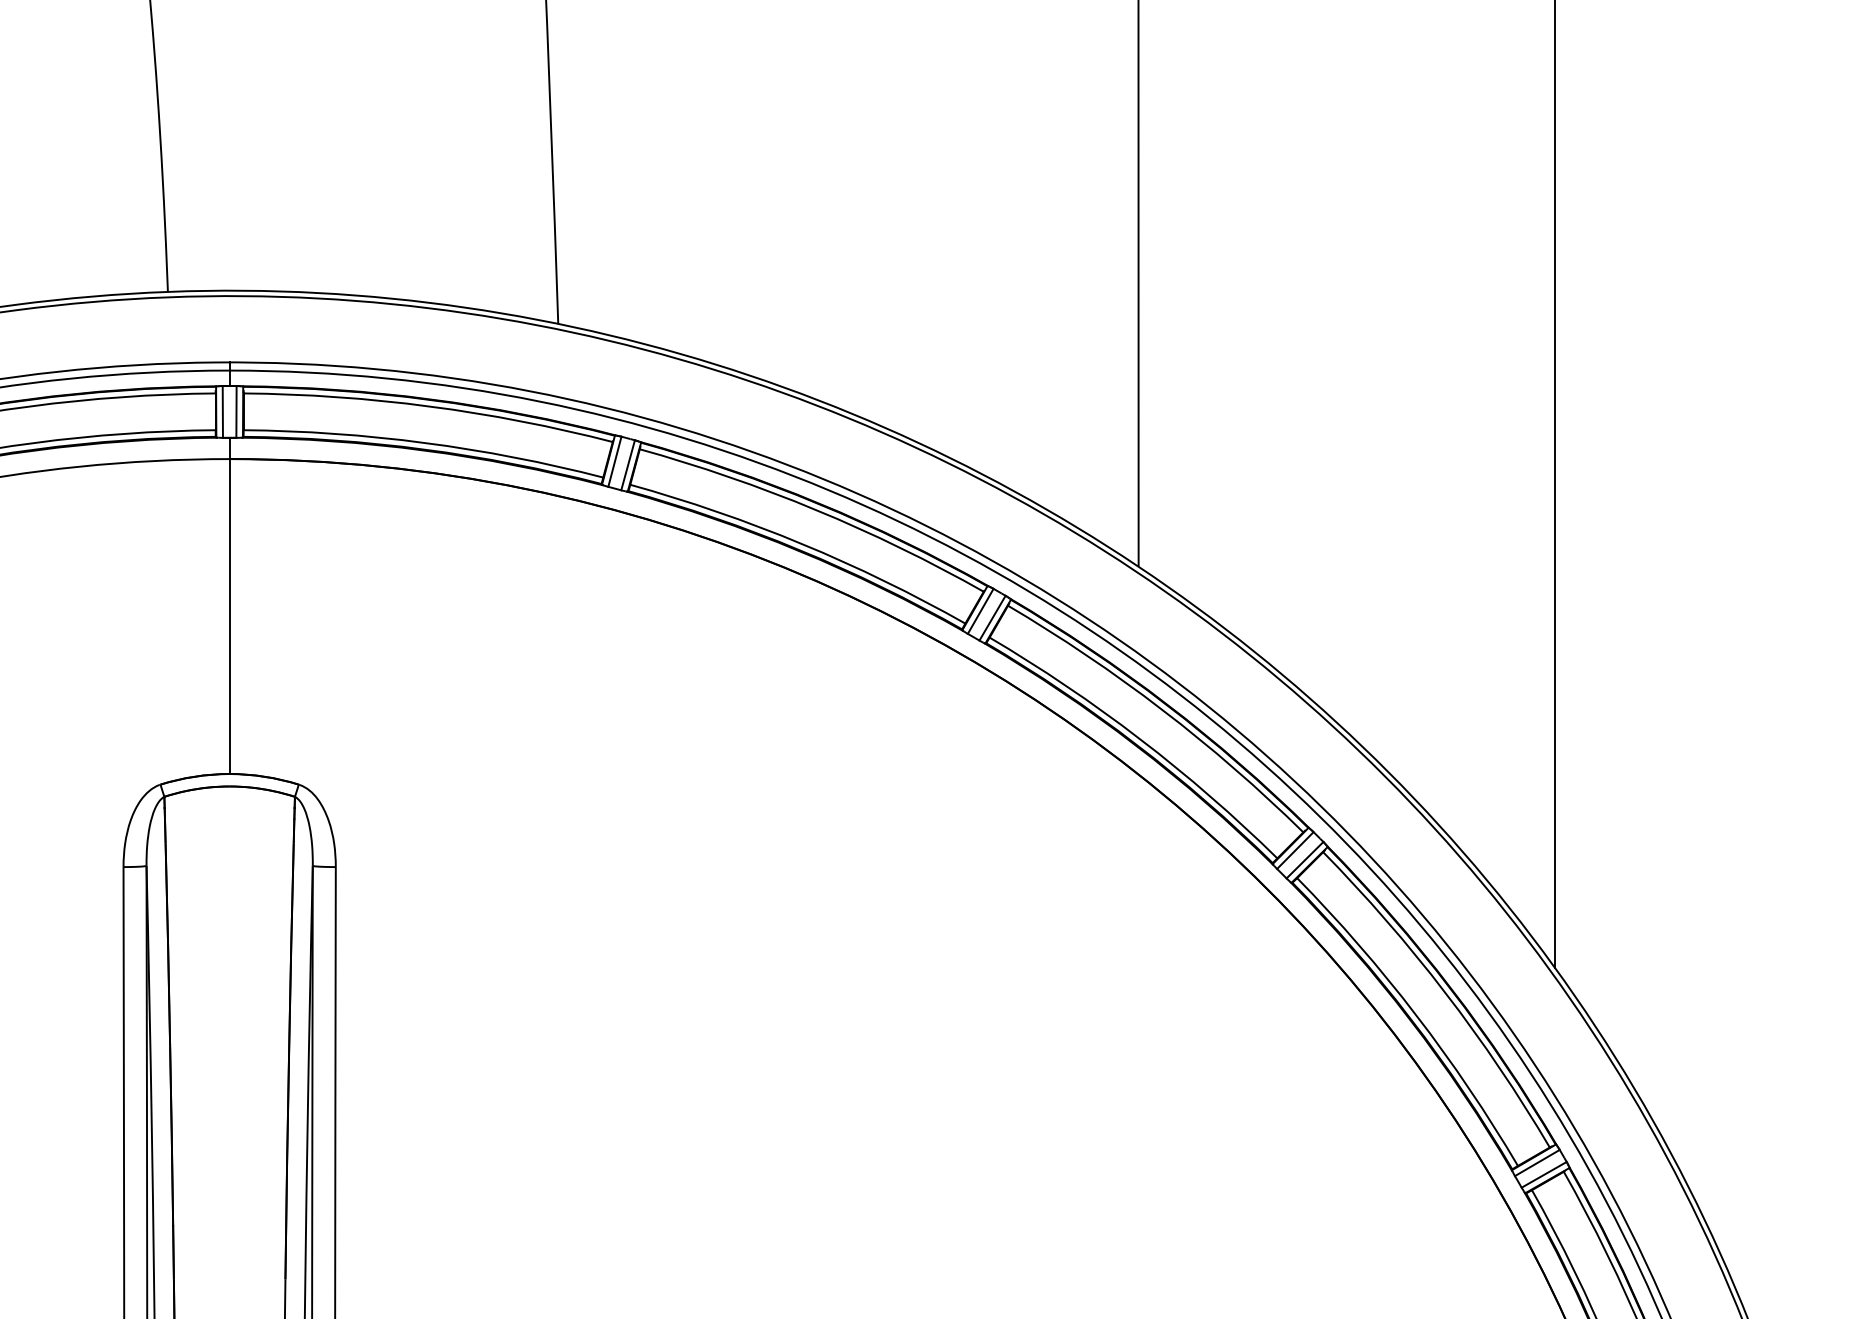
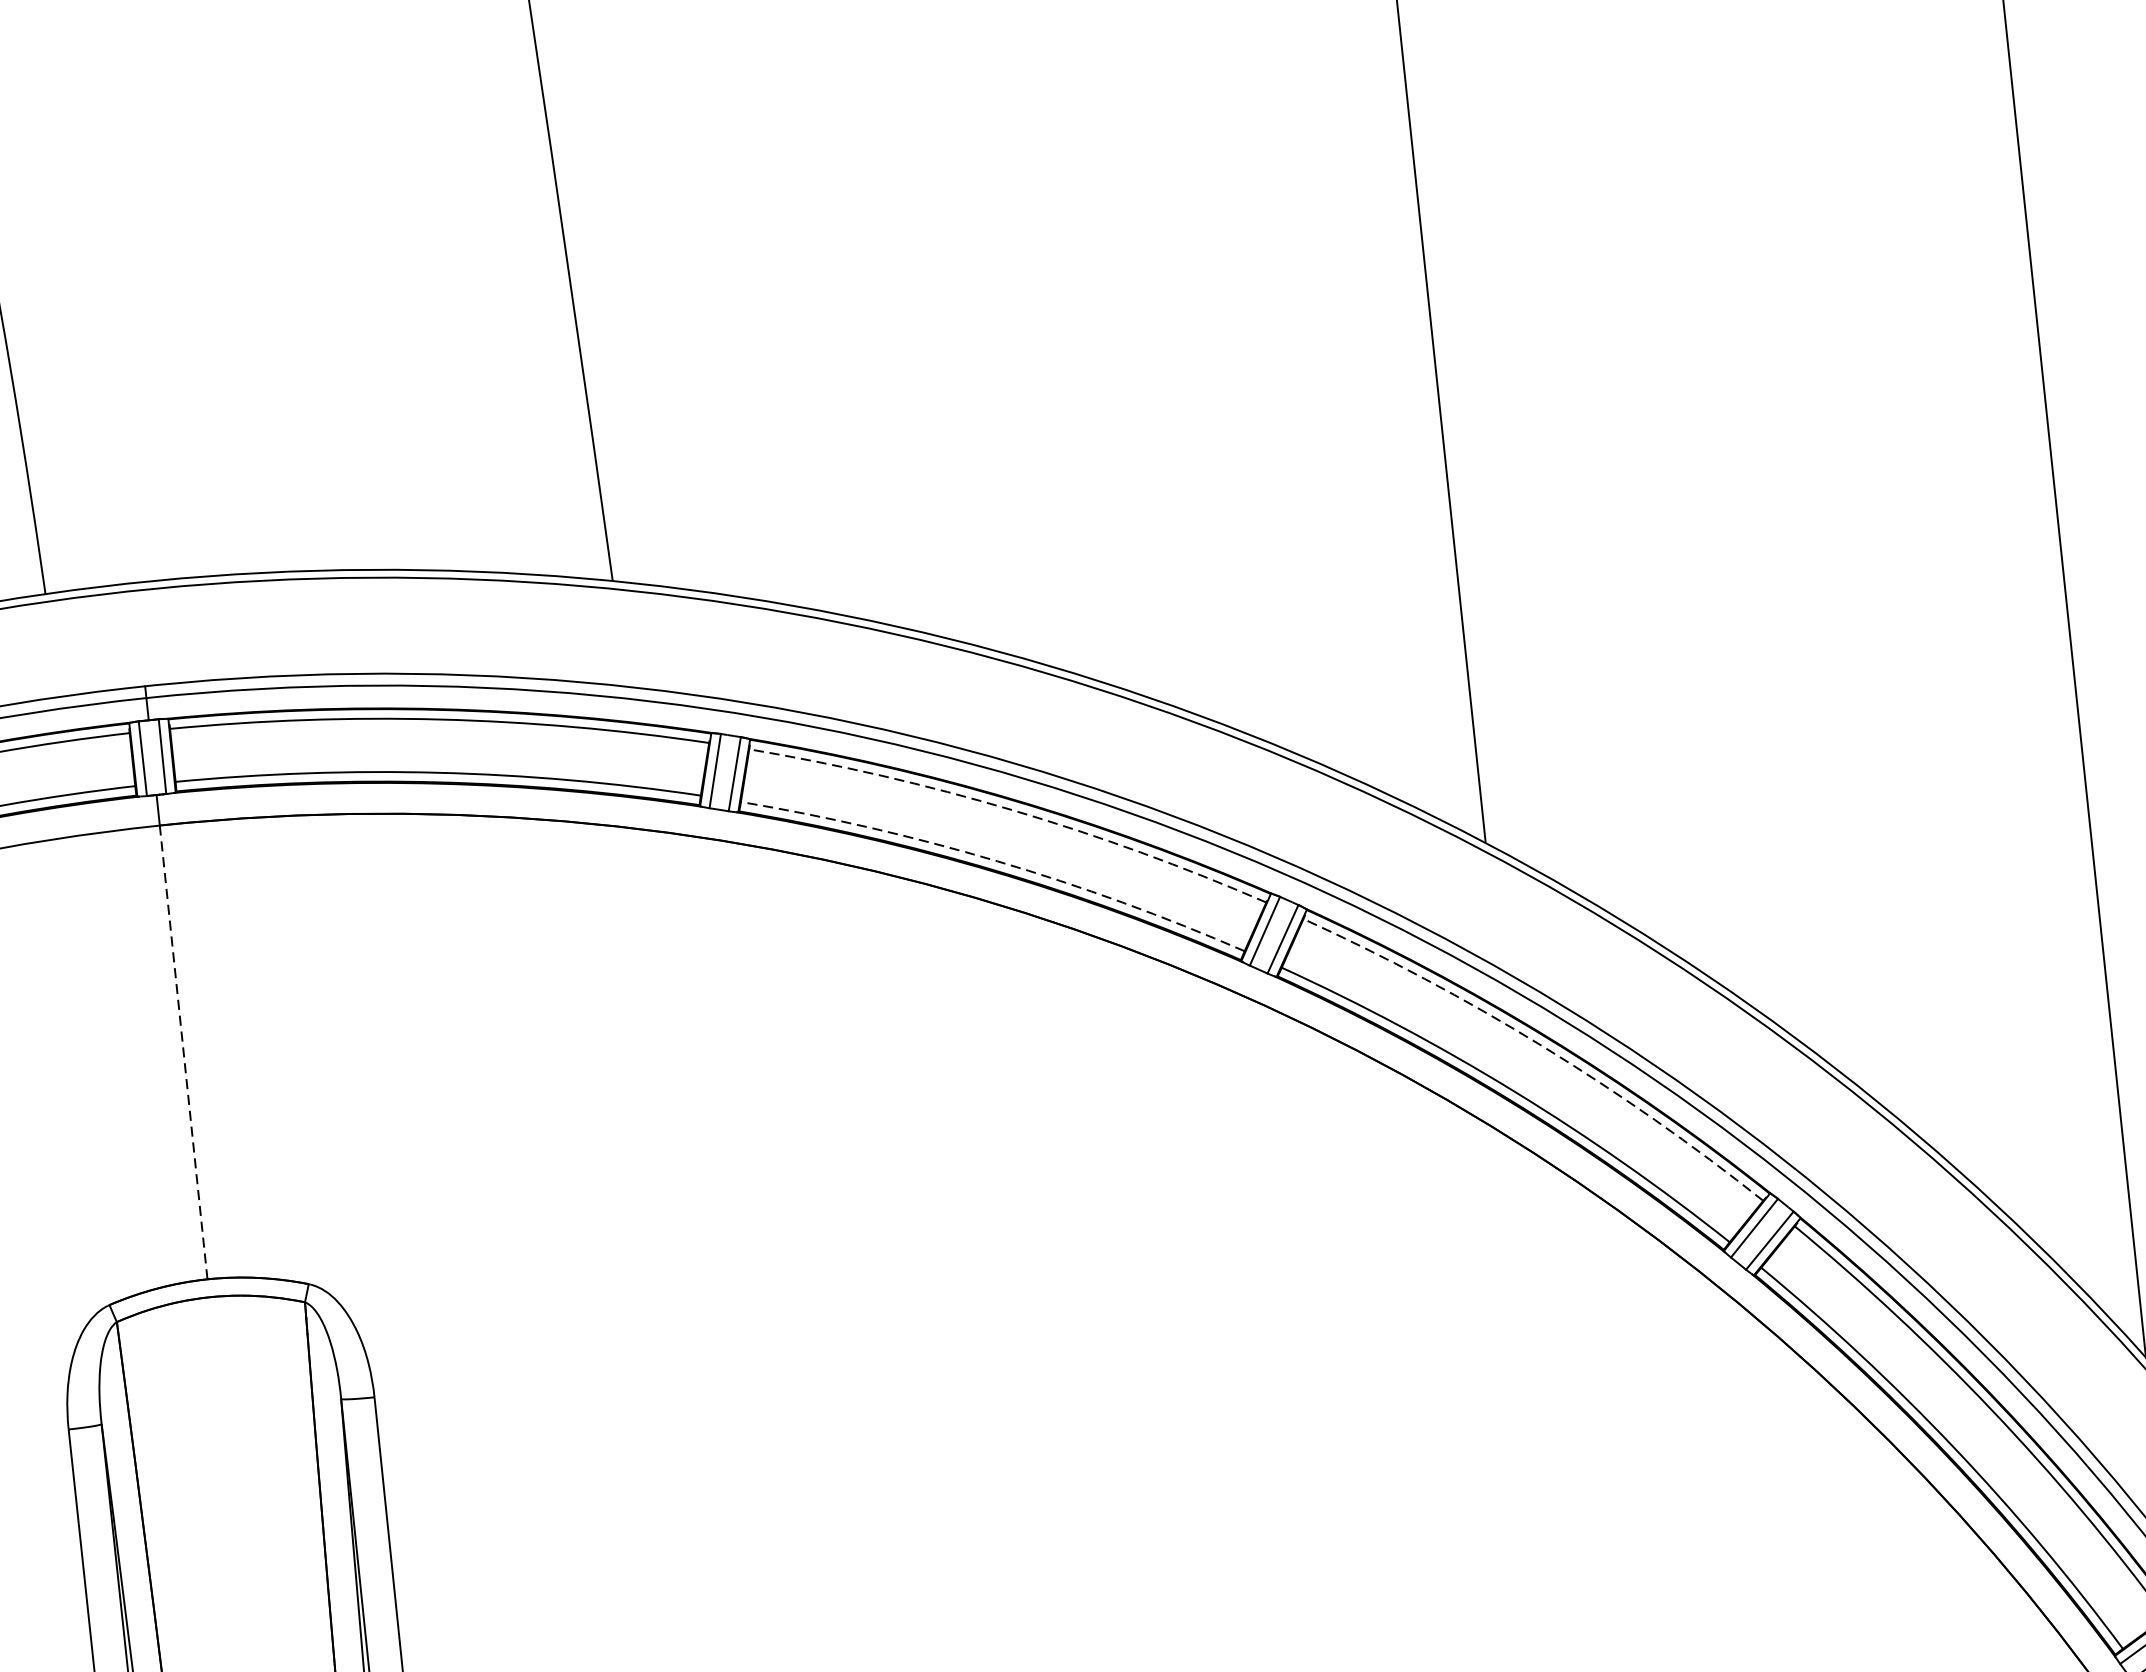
arc: (816, 510) -> (1013, 810), solid -> dashed
arc: (802, 544) -> (998, 861), solid -> dashed
line: (229, 616) -> (183, 1052), solid -> dashed
arc: (1162, 710) -> (1541, 1046), solid -> dashed

